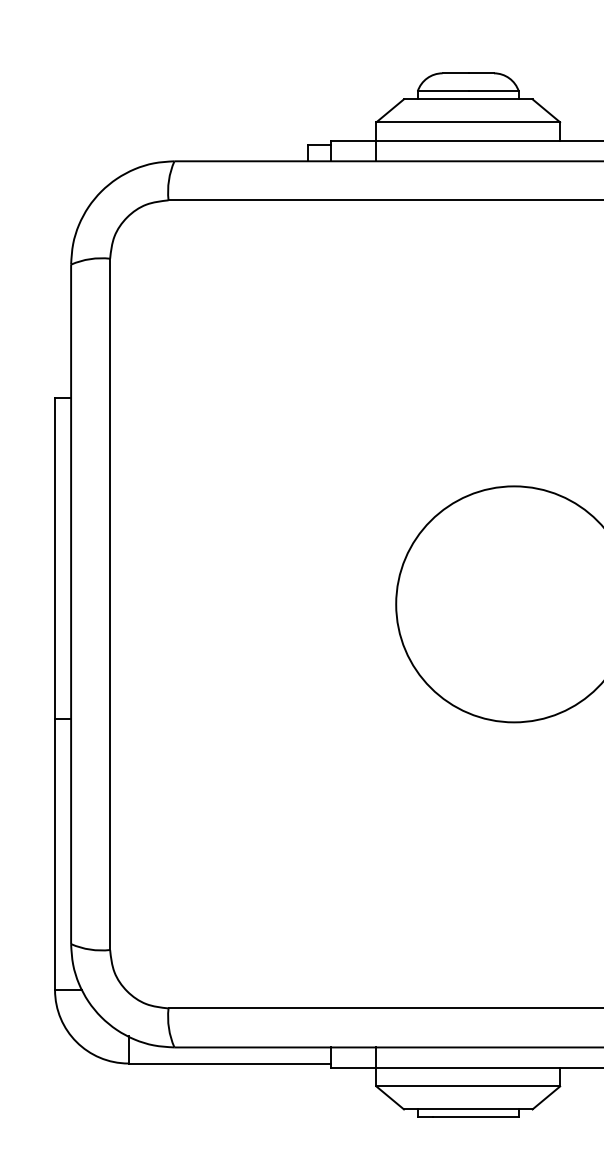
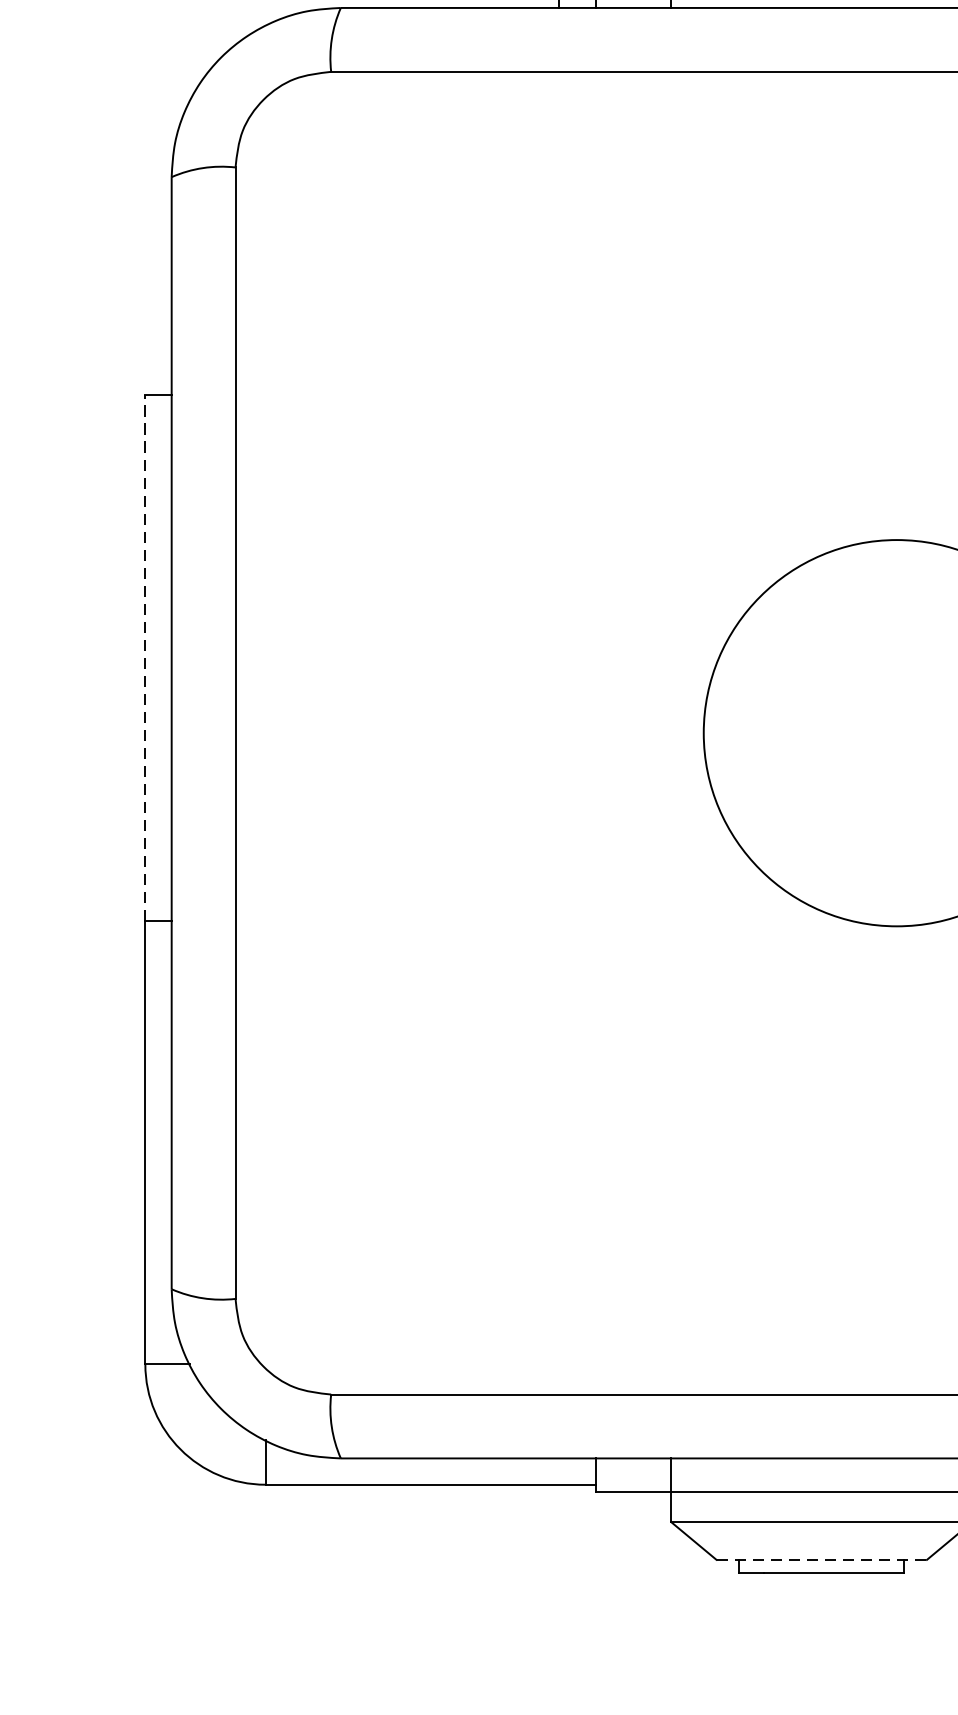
line: (55, 558) -> (146, 658), solid -> dashed
line: (468, 1109) -> (822, 1559), solid -> dashed

